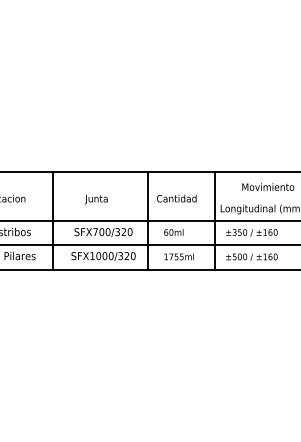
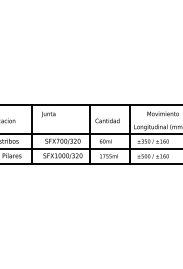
text: (96, 199) -> (48, 114), moved

